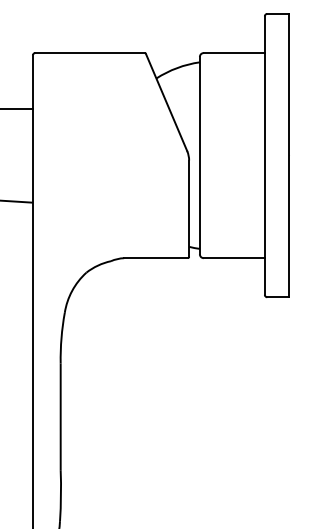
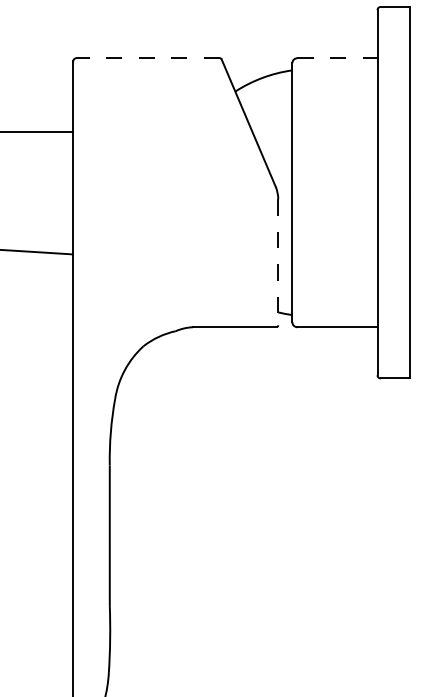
line: (90, 53) -> (148, 58), solid -> dashed
line: (234, 53) -> (337, 58), solid -> dashed
line: (189, 208) -> (278, 262), solid -> dashed

